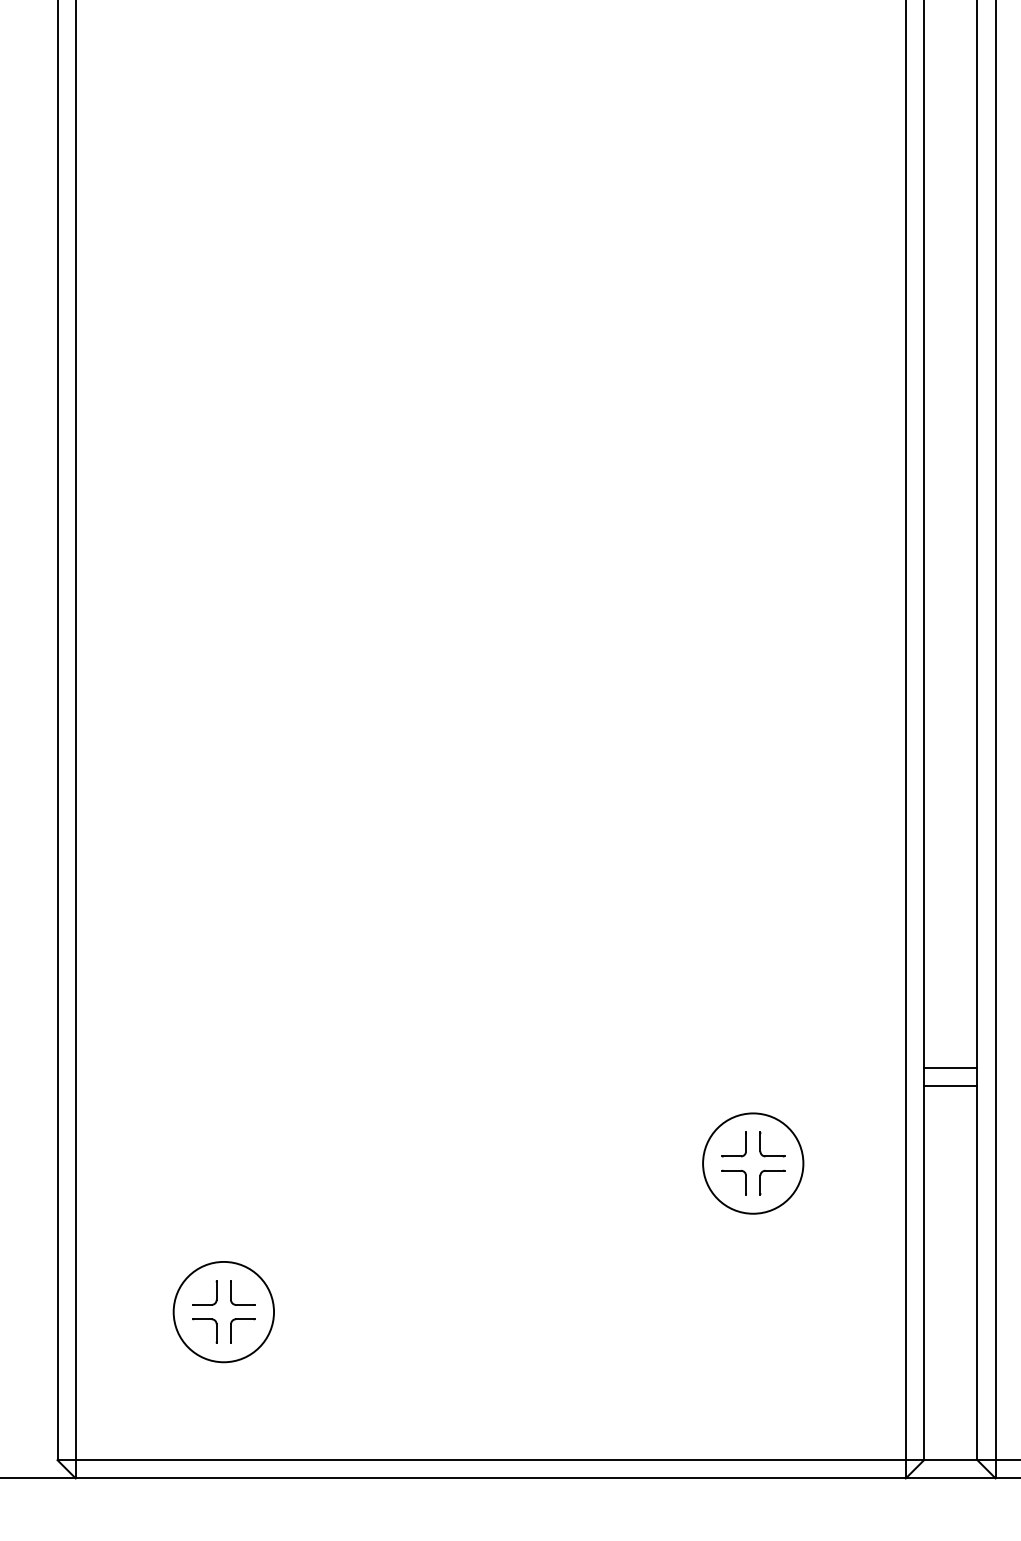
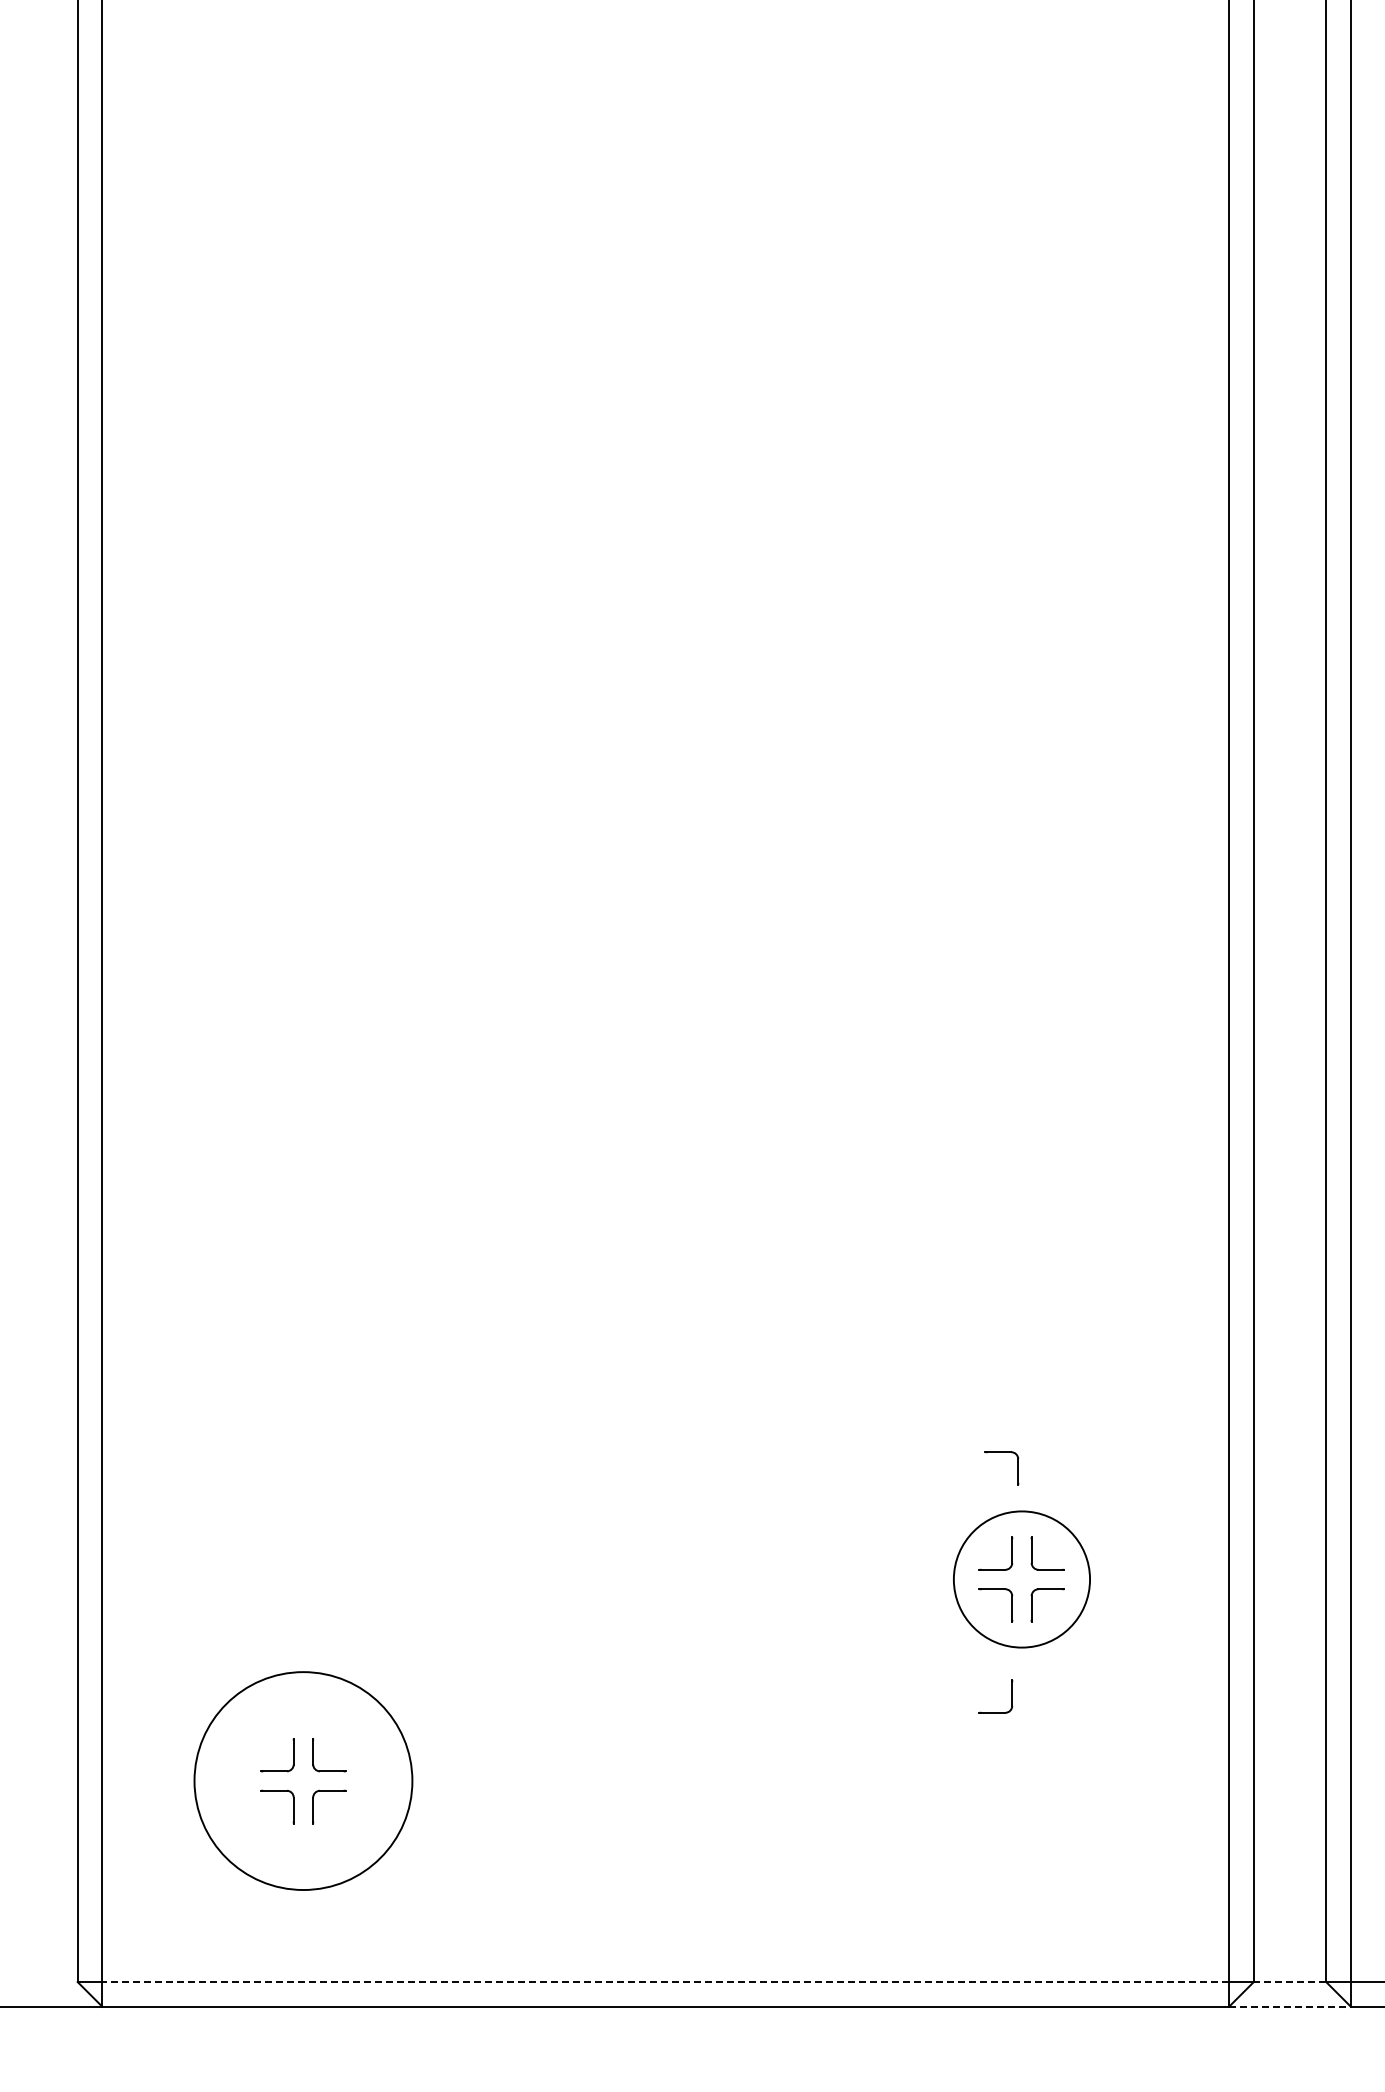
line: (950, 1067) -> (1289, 1449), removed
part: (738, 1070) -> (1001, 1452), added
line: (950, 1086) -> (1289, 1474), removed
part: (745, 1249) -> (1011, 1696), added
circle: (223, 1311) -> (303, 1780), size x1.6
line: (490, 1460) -> (665, 1982), solid -> dashed
line: (950, 1460) -> (1289, 1982), solid -> dashed
line: (951, 1478) -> (1290, 2006), solid -> dashed

